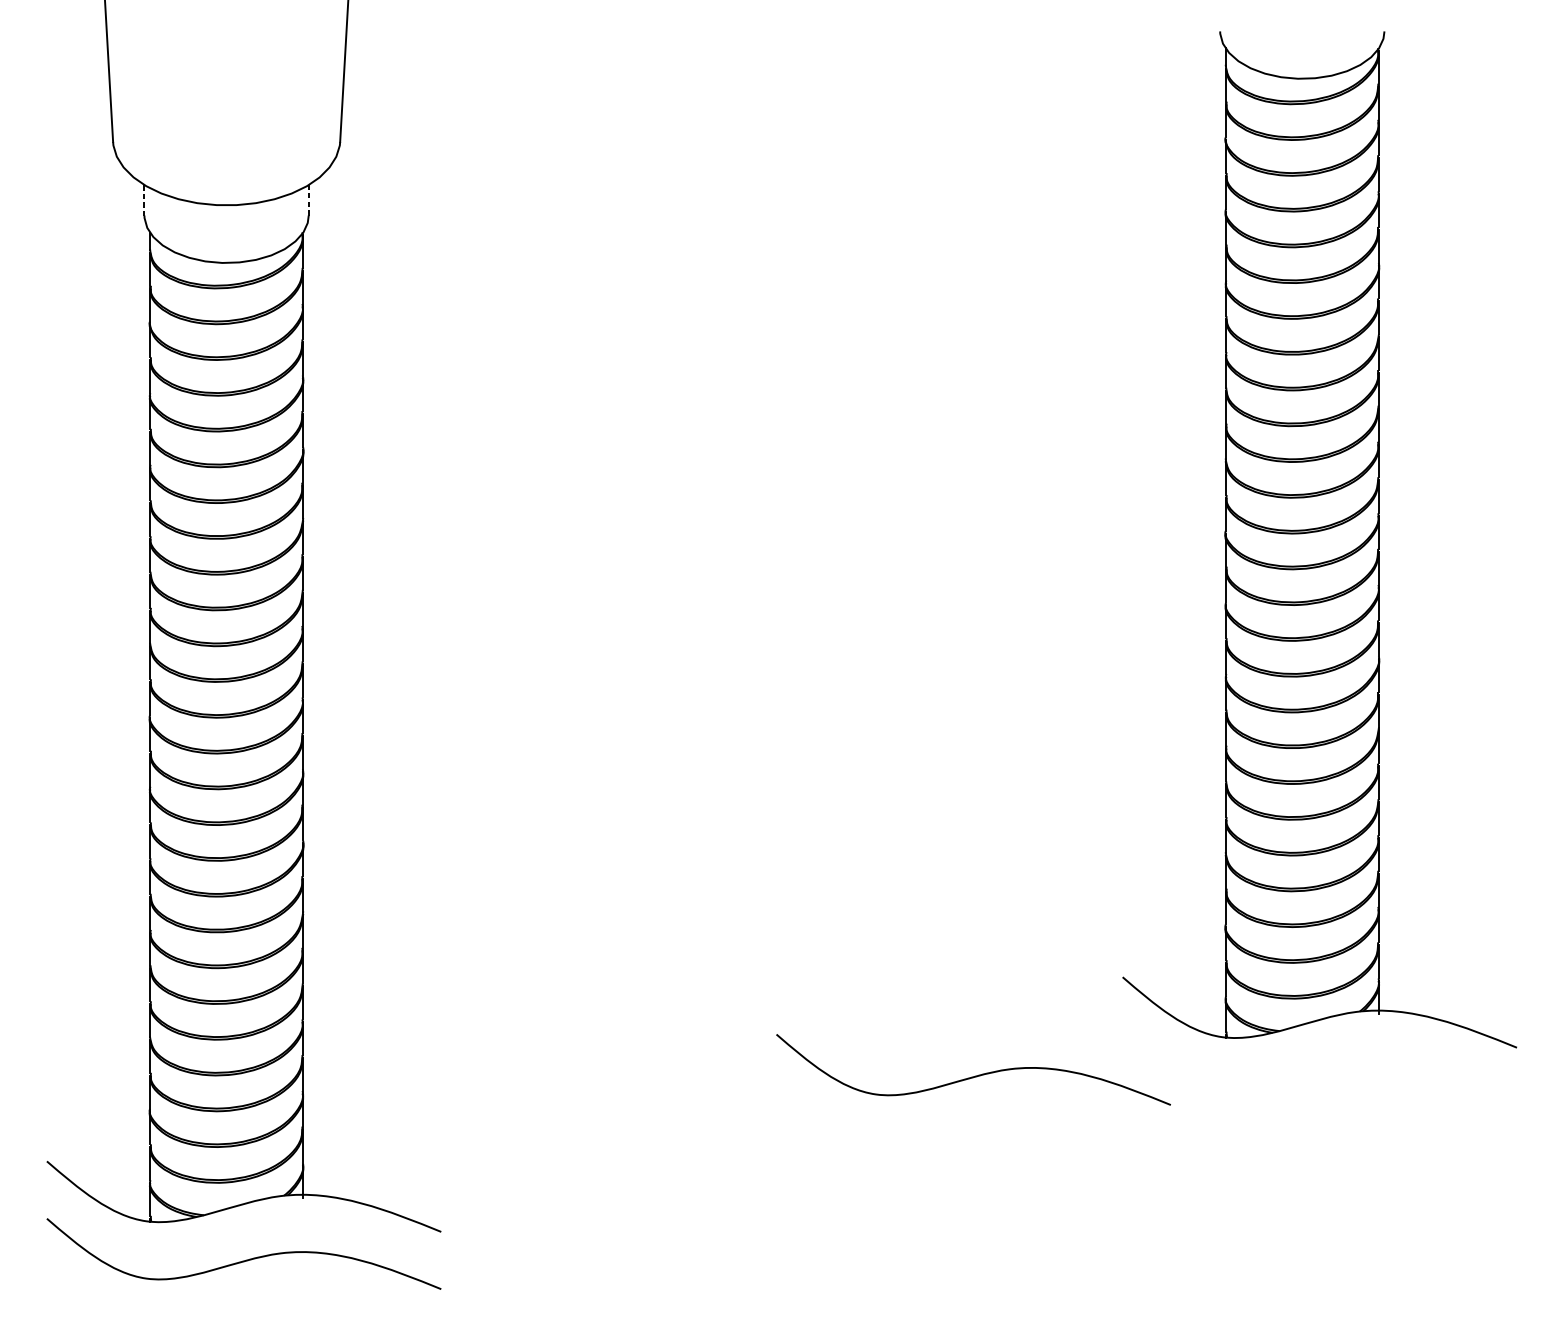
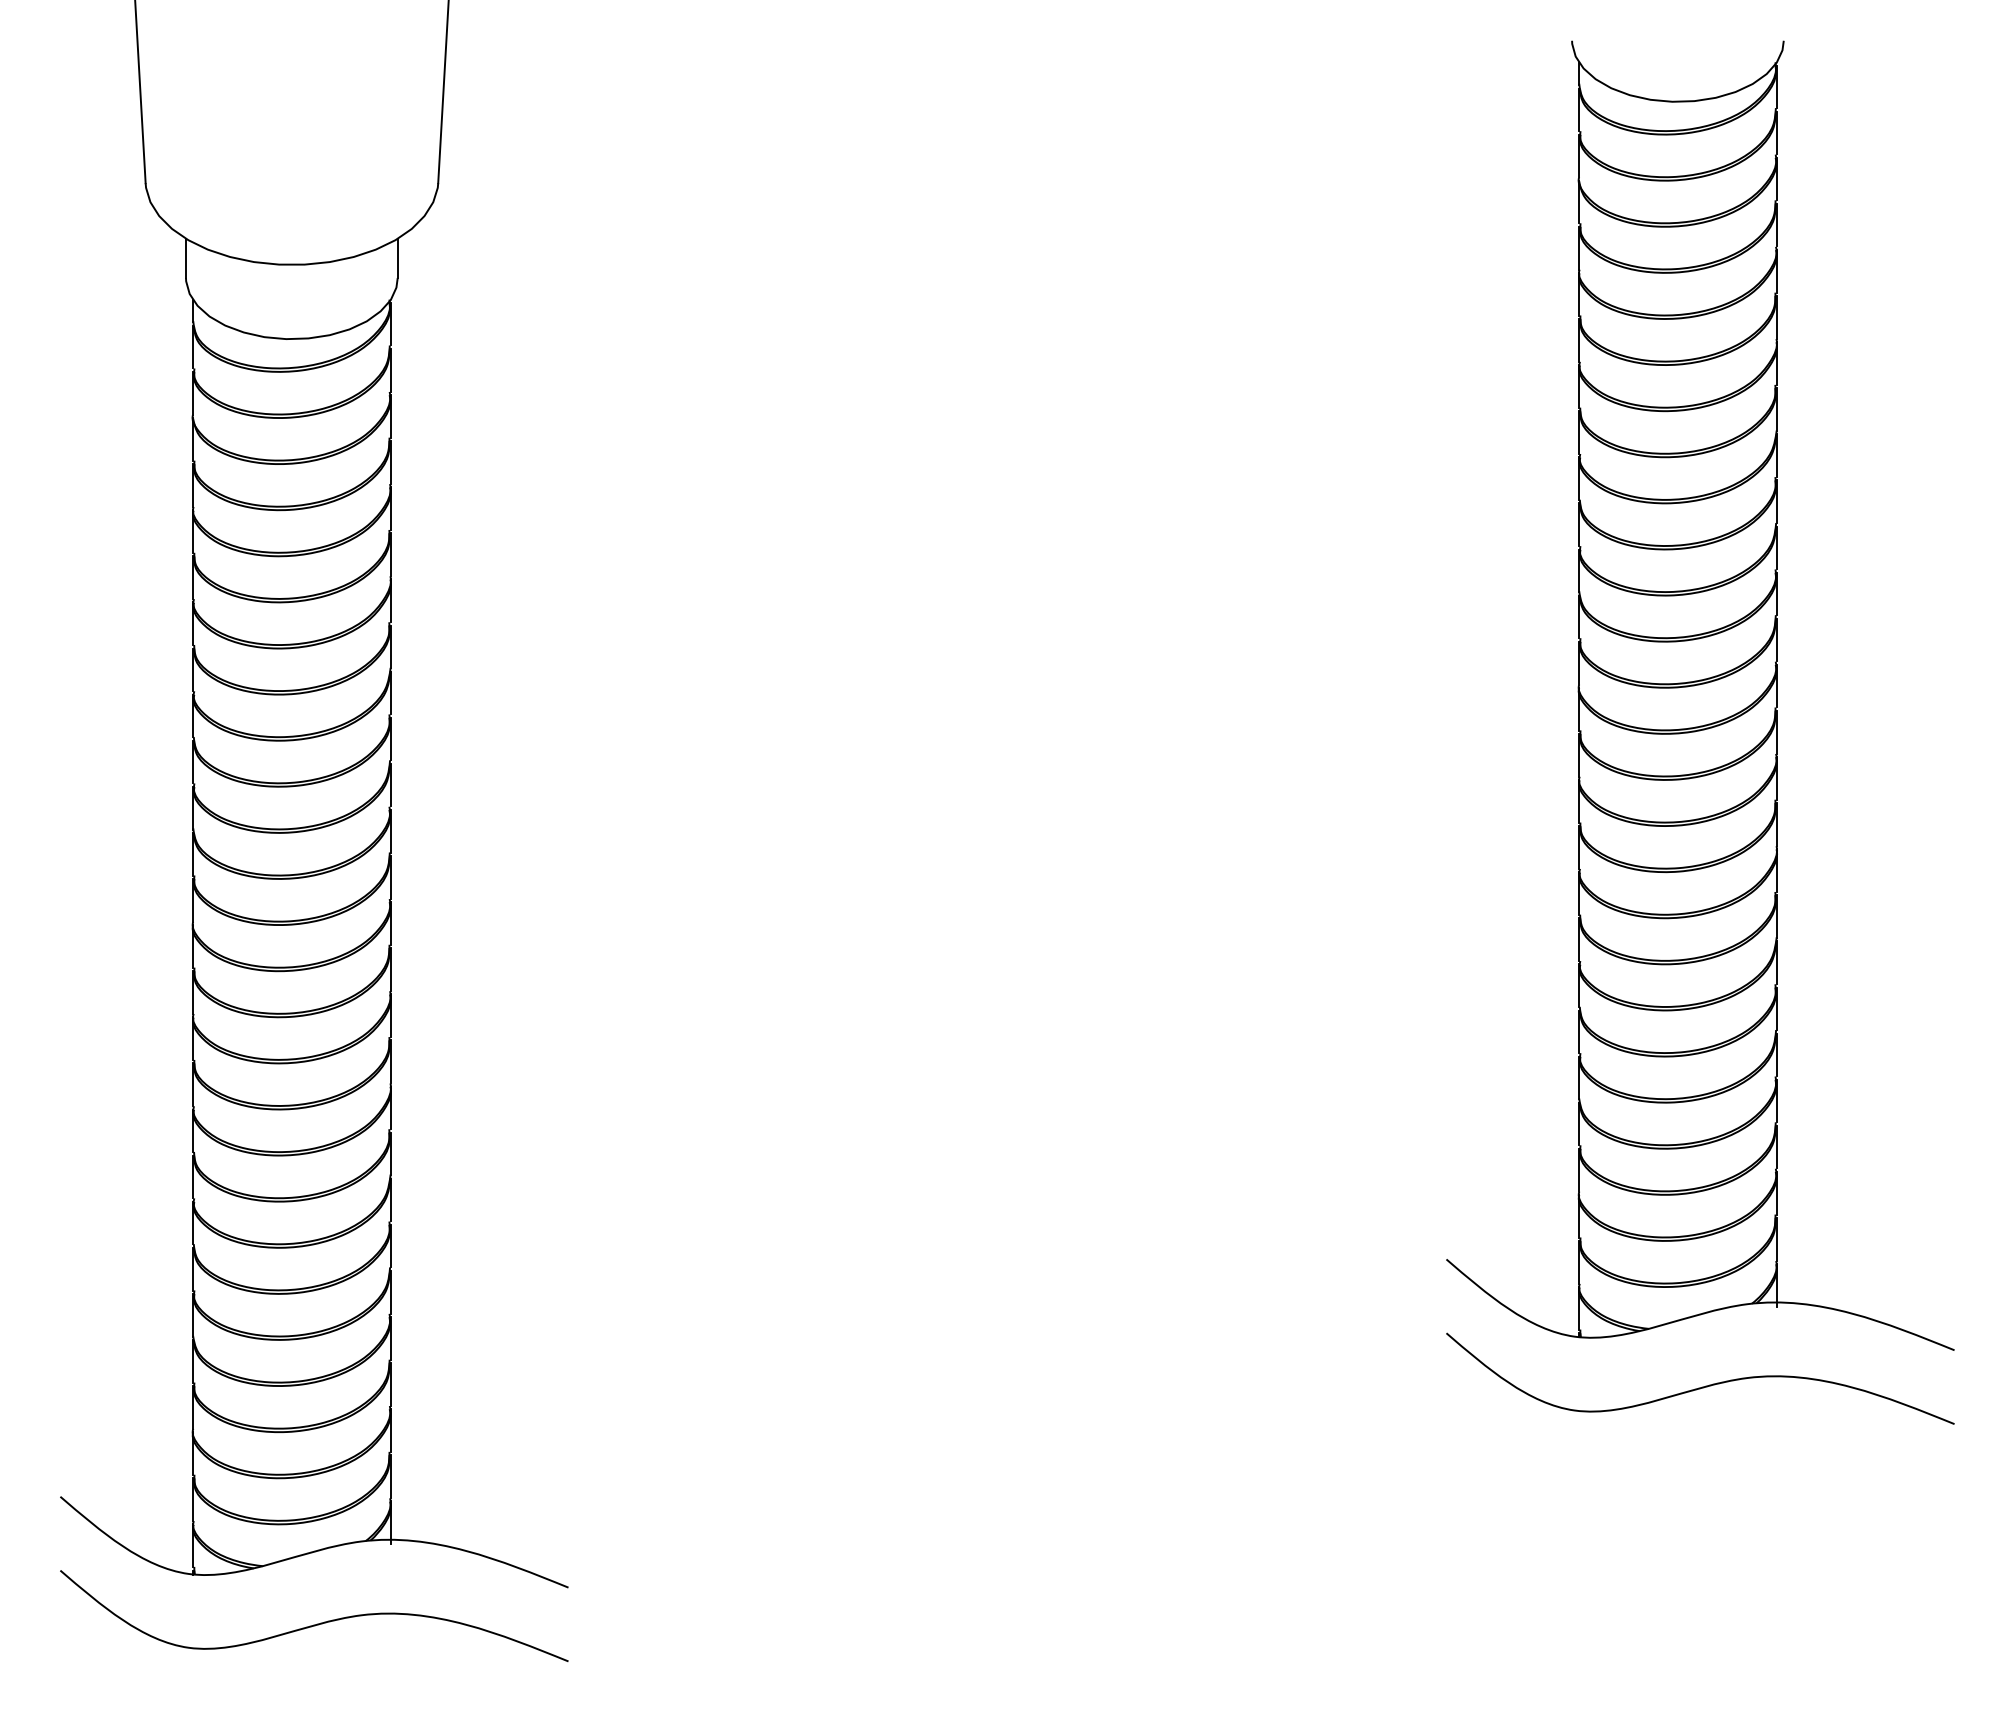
line: (144, 200) -> (186, 258), dashed -> solid
line: (308, 200) -> (397, 258), dashed -> solid
curve: (975, 1075) -> (1702, 1386), moved

